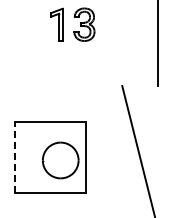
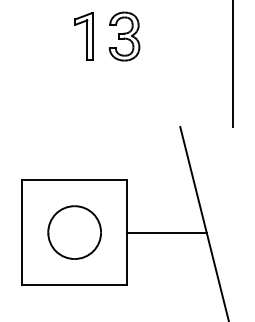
line: (14, 157) -> (21, 232), dashed -> solid
line: (113, 157) -> (167, 232), added
part: (60, 160) -> (74, 232), moved

